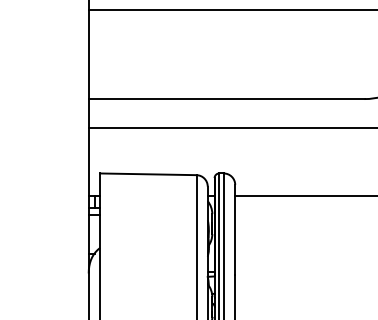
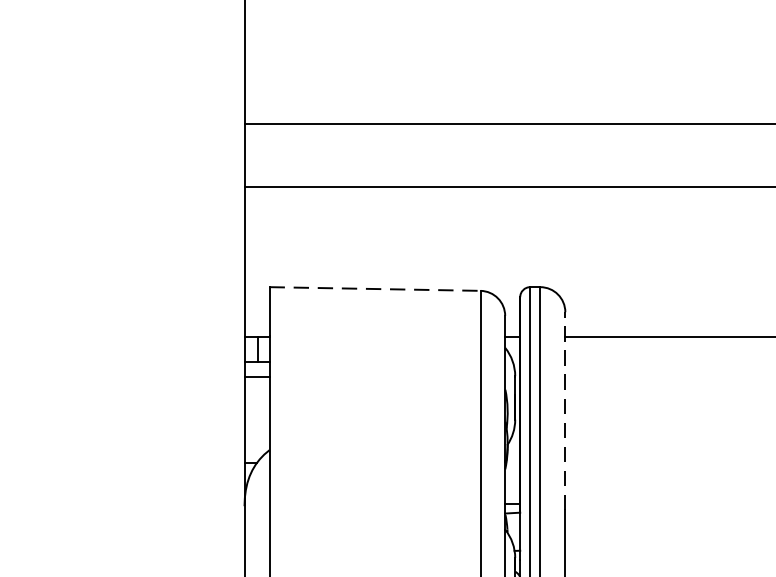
line: (148, 174) -> (375, 289), solid -> dashed
line: (235, 229) -> (565, 409), solid -> dashed

